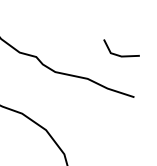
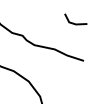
line: (117, 53) -> (73, 22), moved

